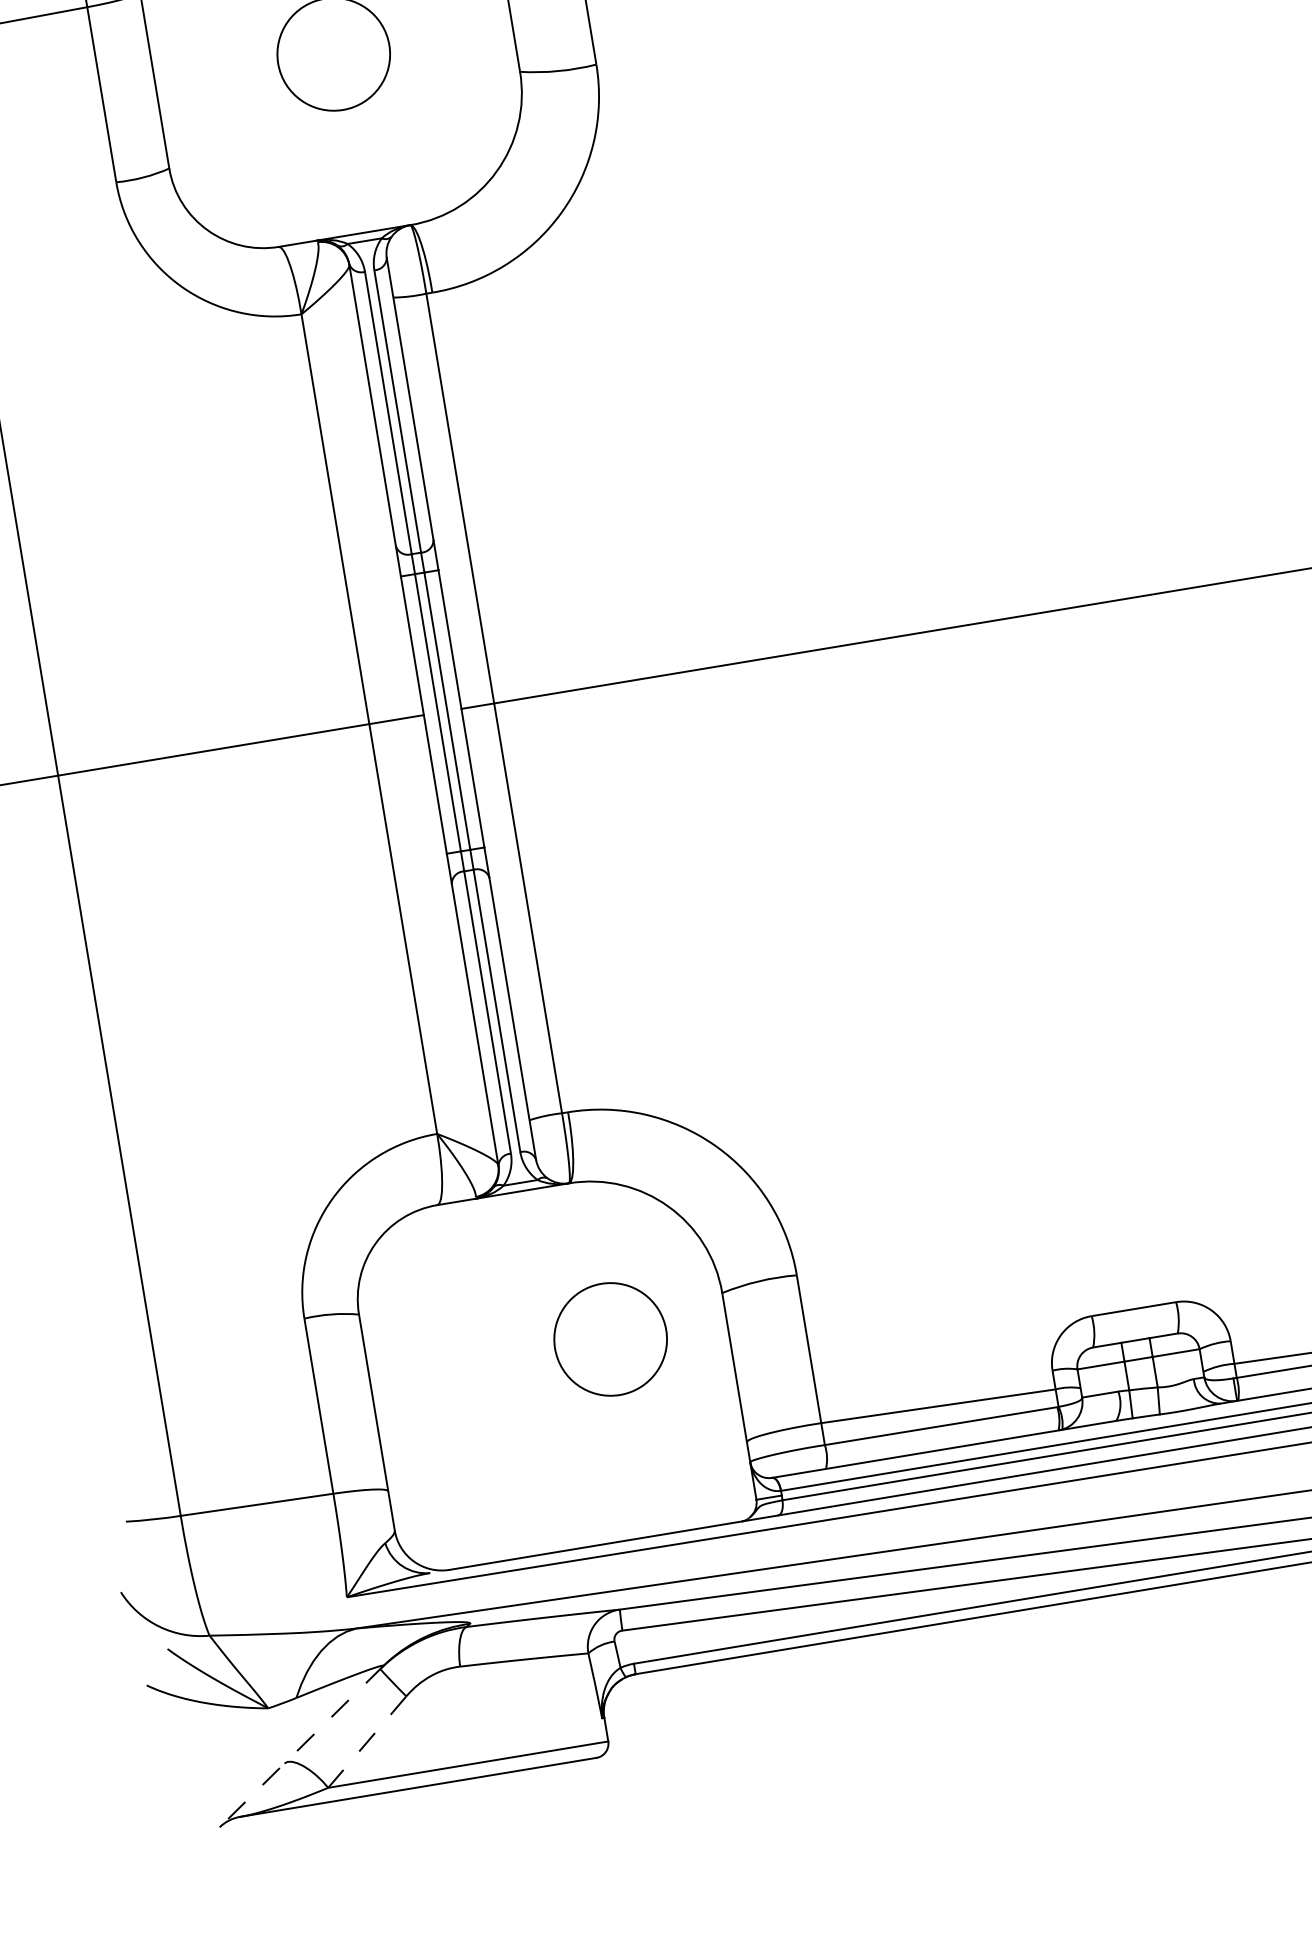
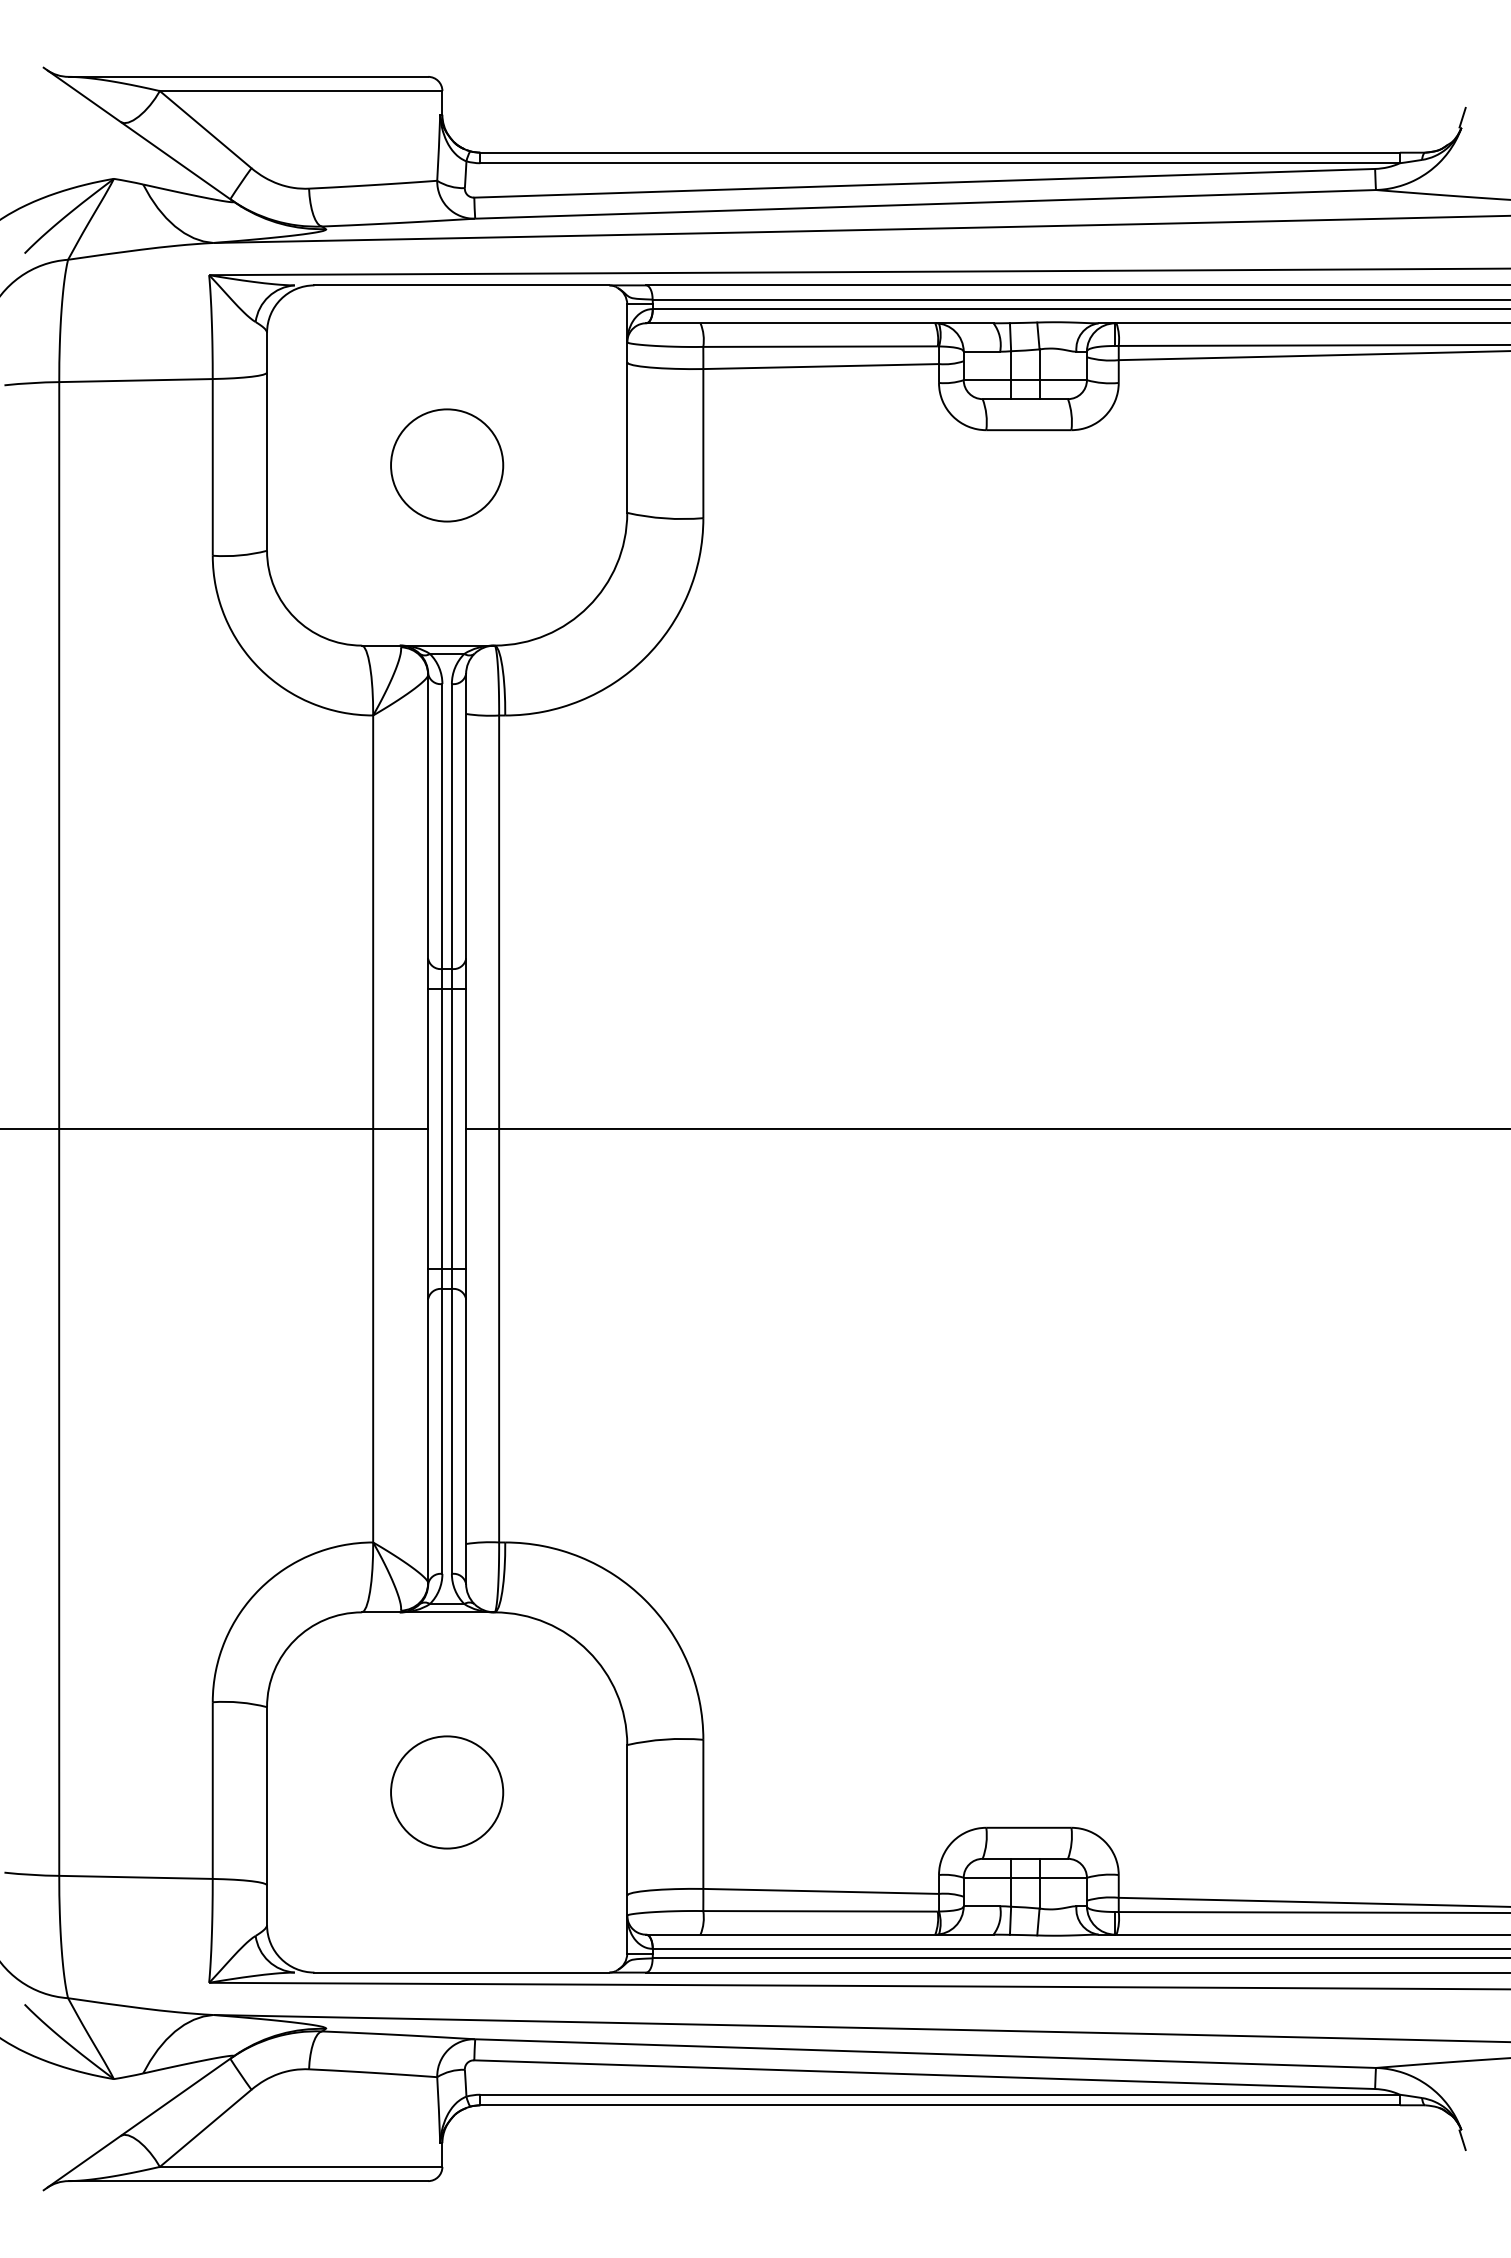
circle: (611, 1339) -> (447, 1792), moved
line: (367, 1742) -> (205, 2128), dashed -> solid
line: (299, 1748) -> (138, 2123), dashed -> solid

